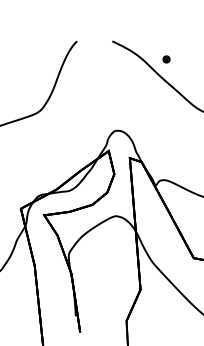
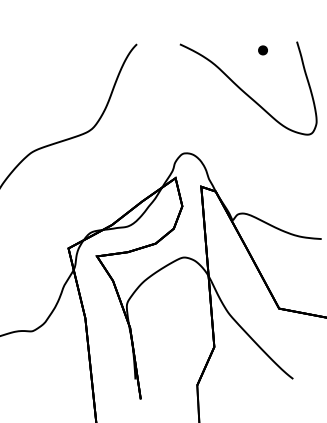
part: (166, 59) -> (262, 50), moved

